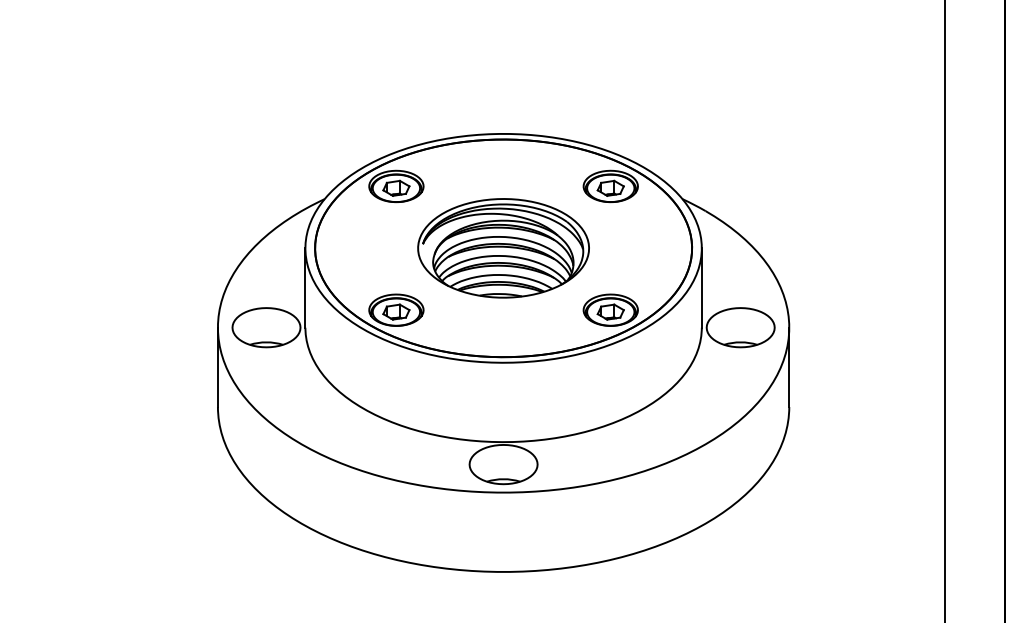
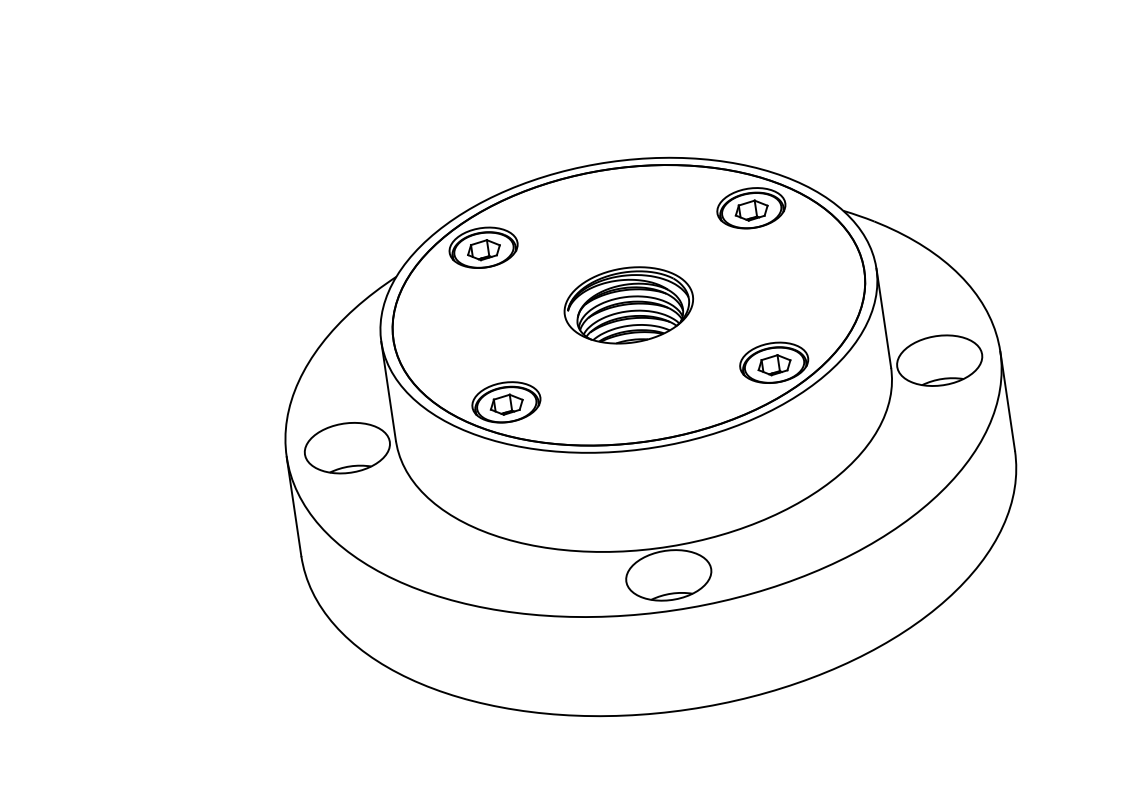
part: (503, 248) -> (628, 305), size x0.6

